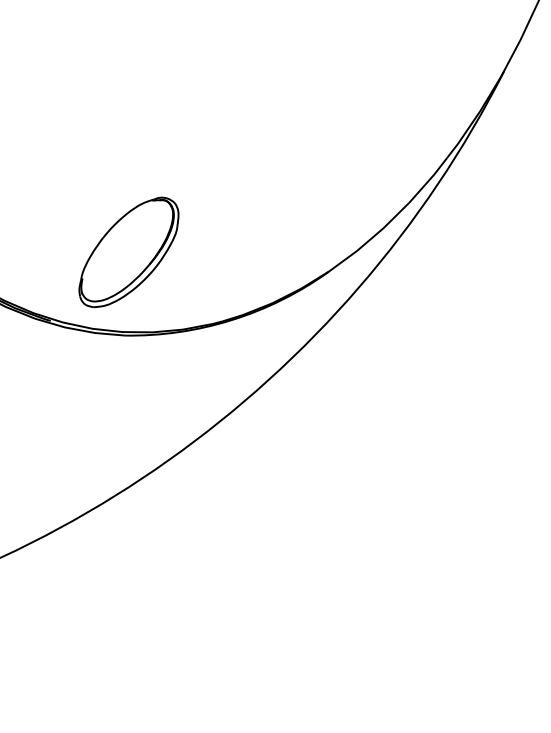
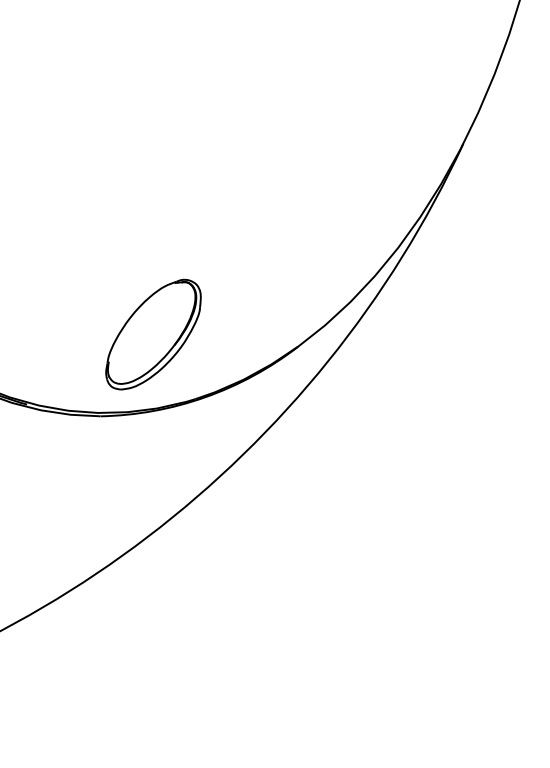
part: (128, 252) -> (153, 334), moved

